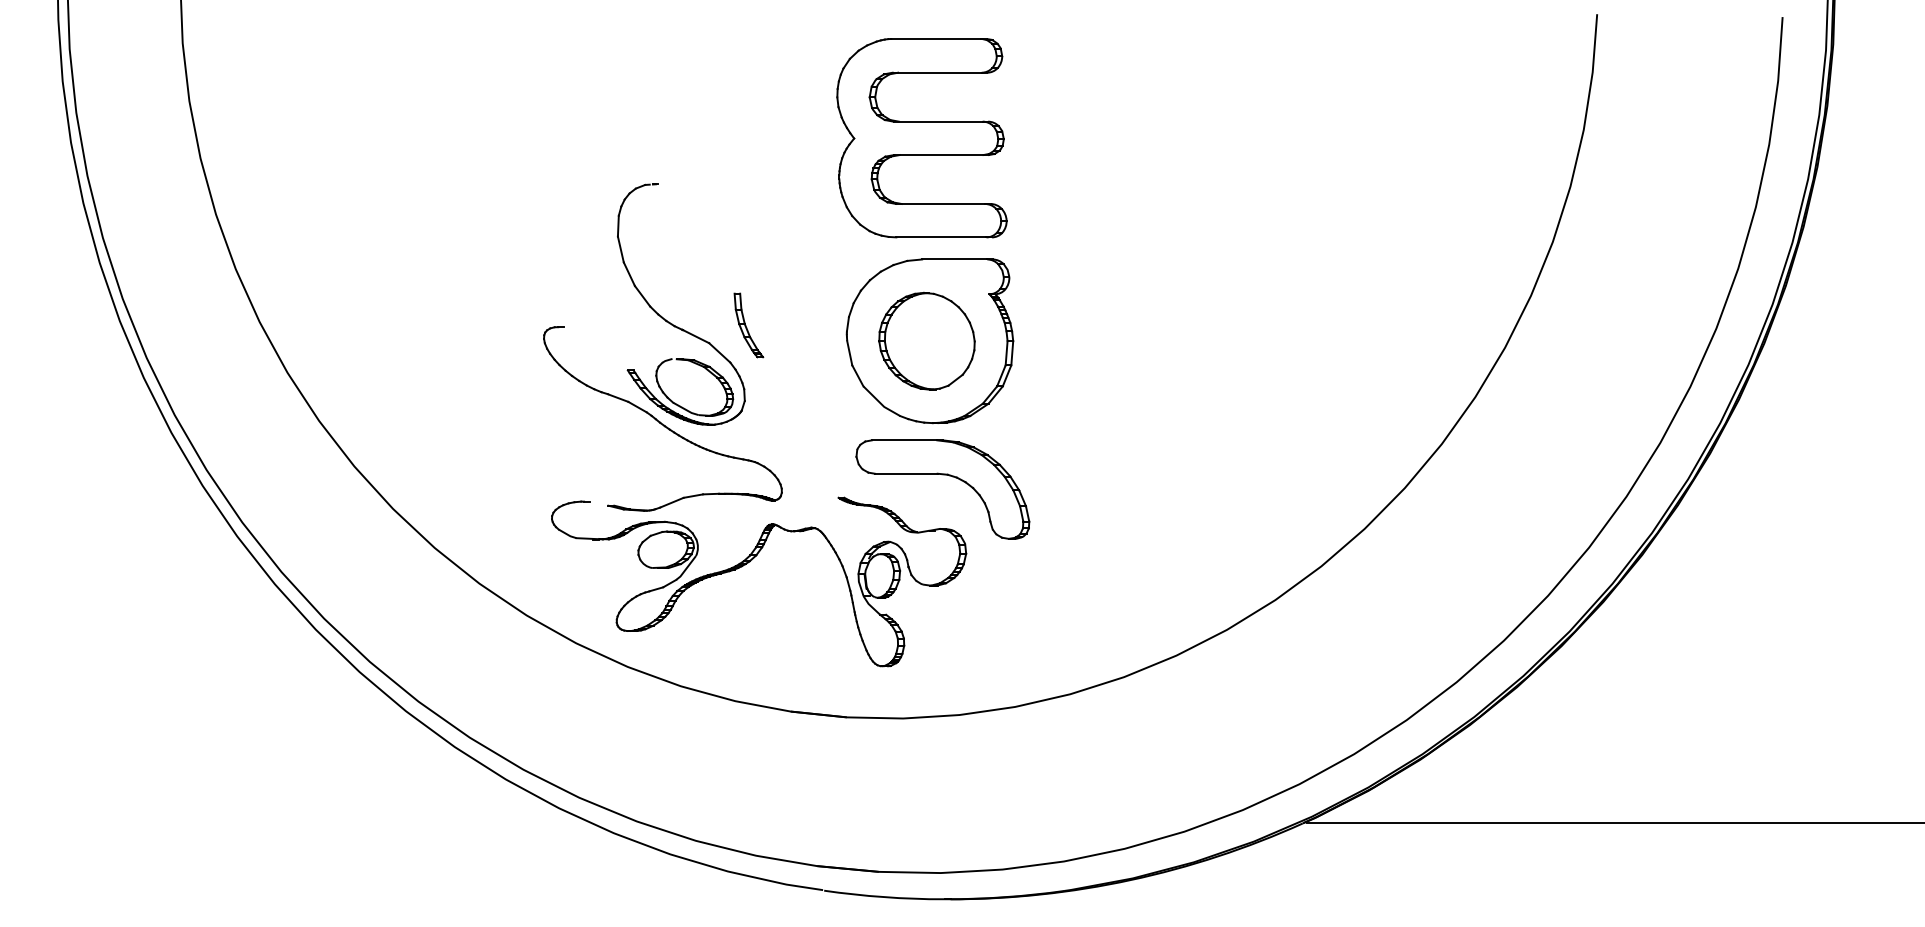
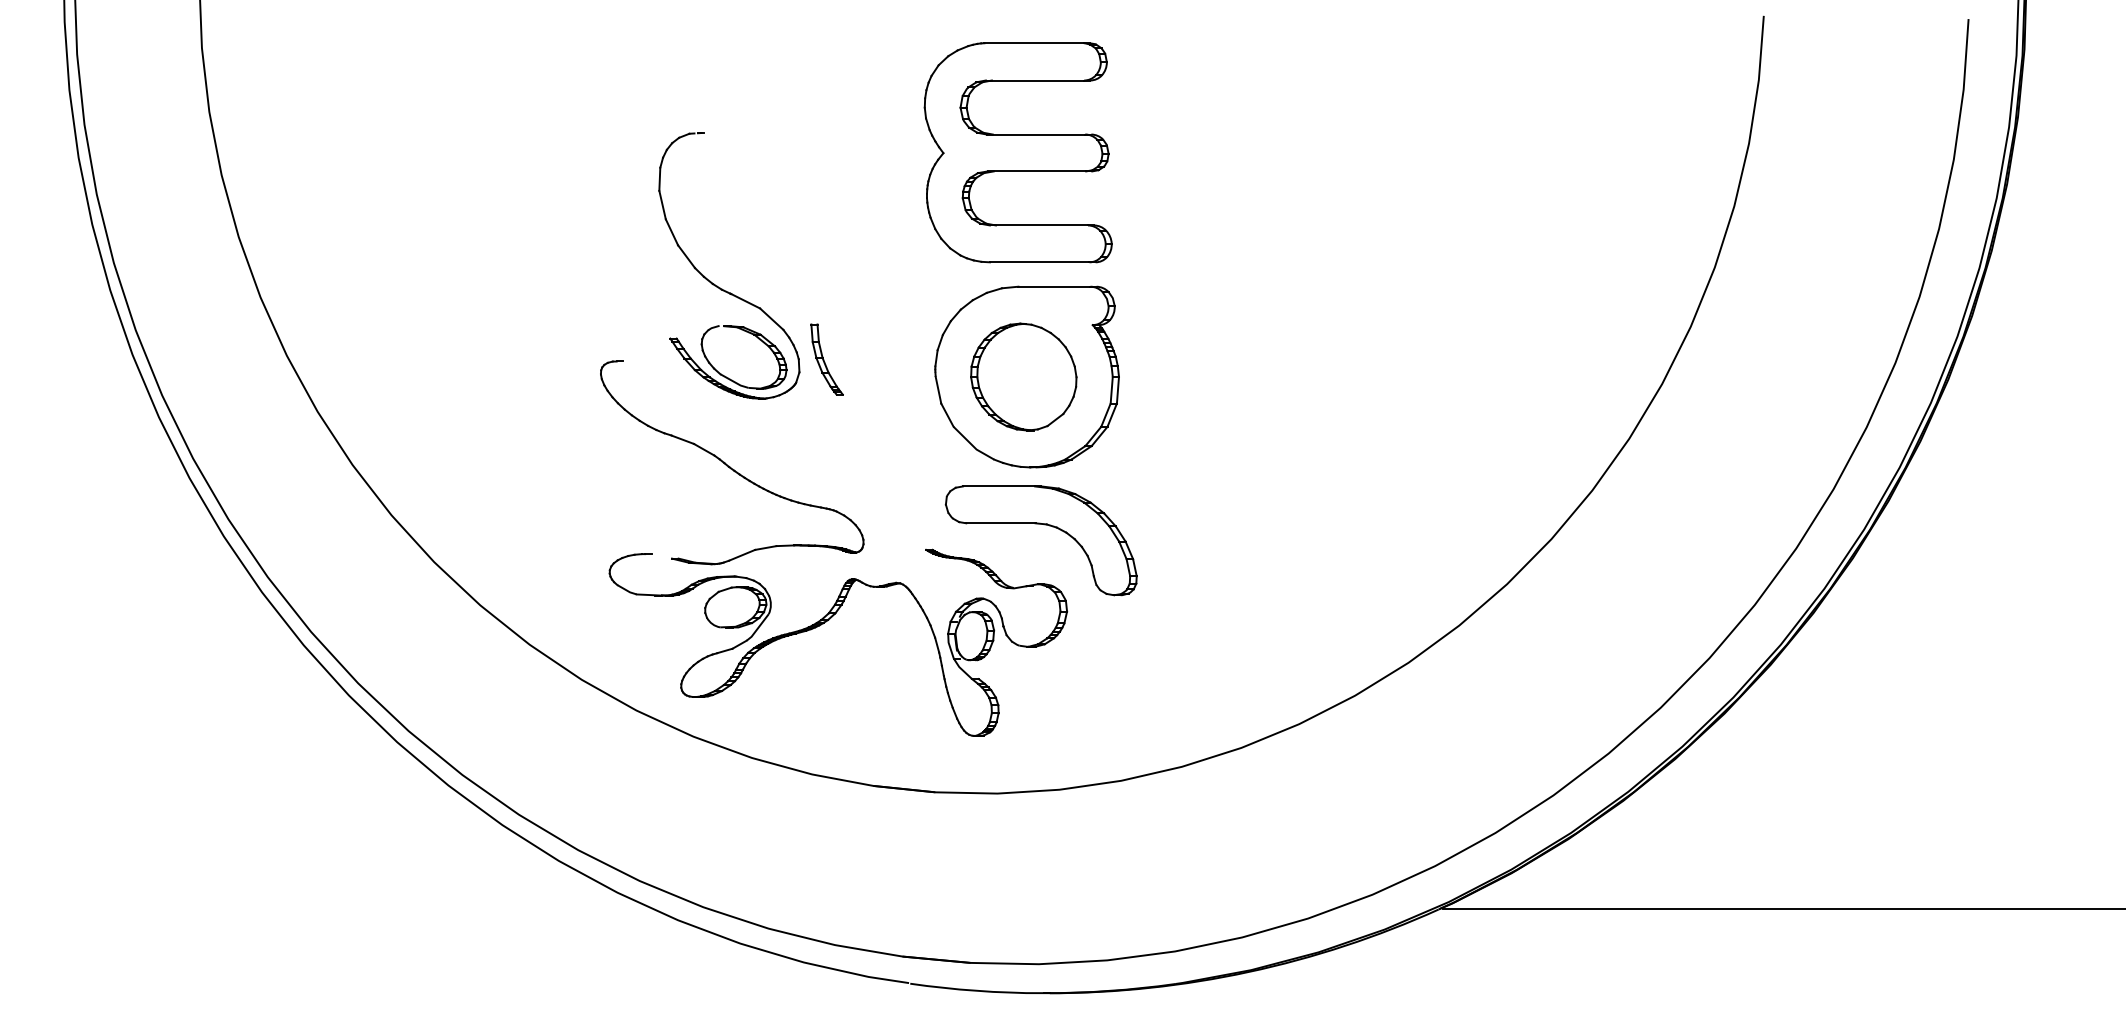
part: (669, 321) -> (716, 284), moved

